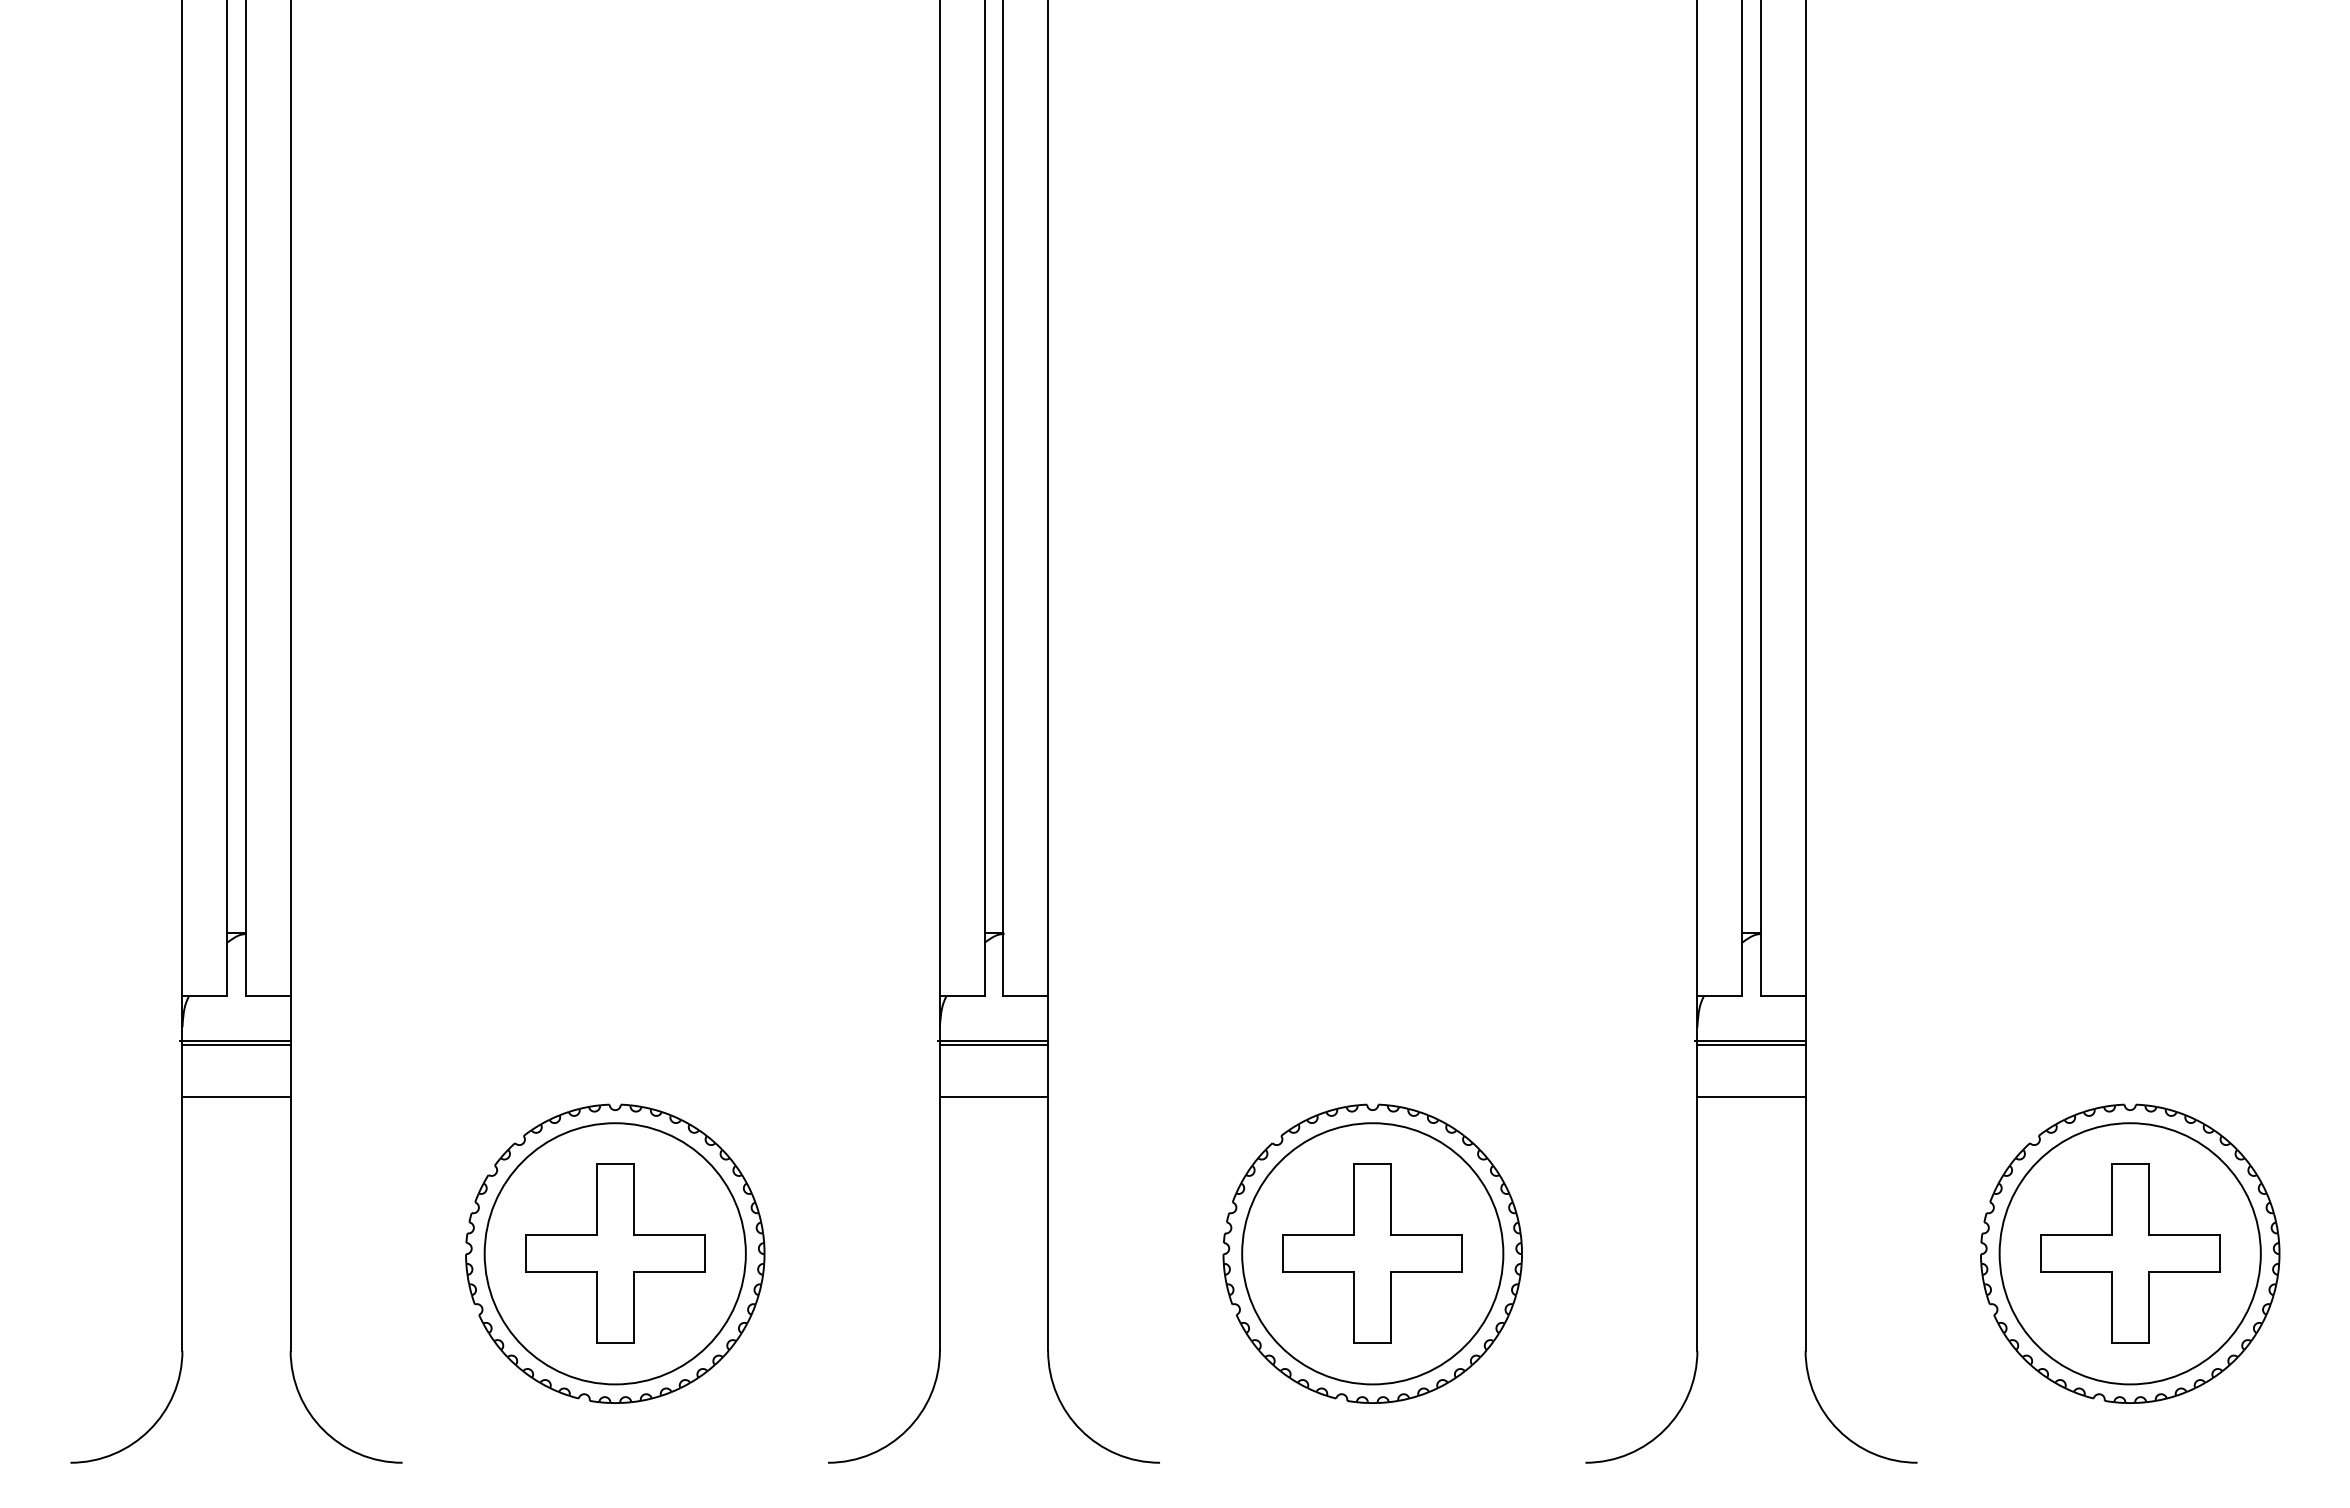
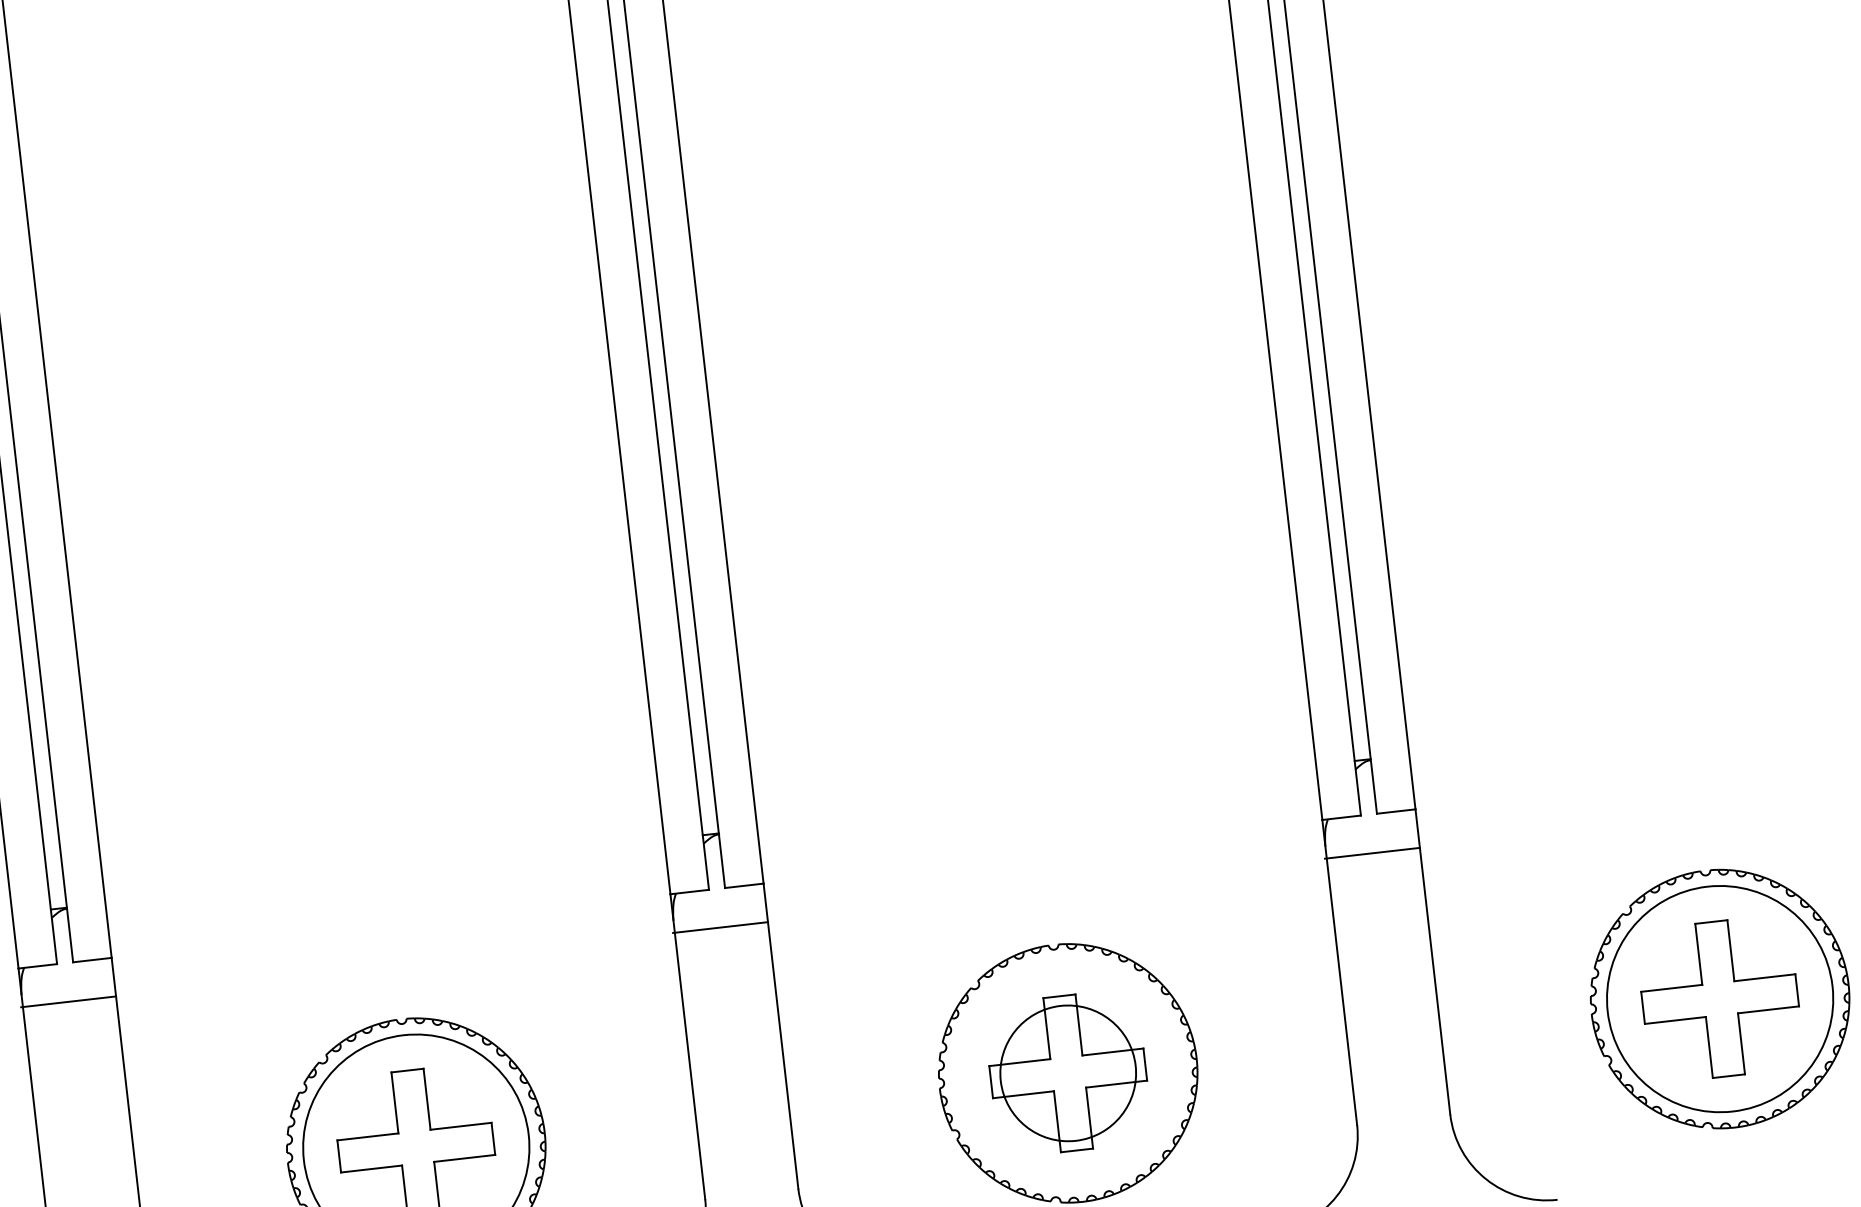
line: (236, 1044) -> (69, 1004), removed
line: (993, 1044) -> (721, 930), removed
line: (1751, 1044) -> (1373, 856), removed
line: (236, 1097) -> (74, 1050), removed
line: (993, 1097) -> (726, 976), removed
line: (1751, 1097) -> (1378, 901), removed
circle: (1372, 1253) -> (1067, 1073), size x0.6

